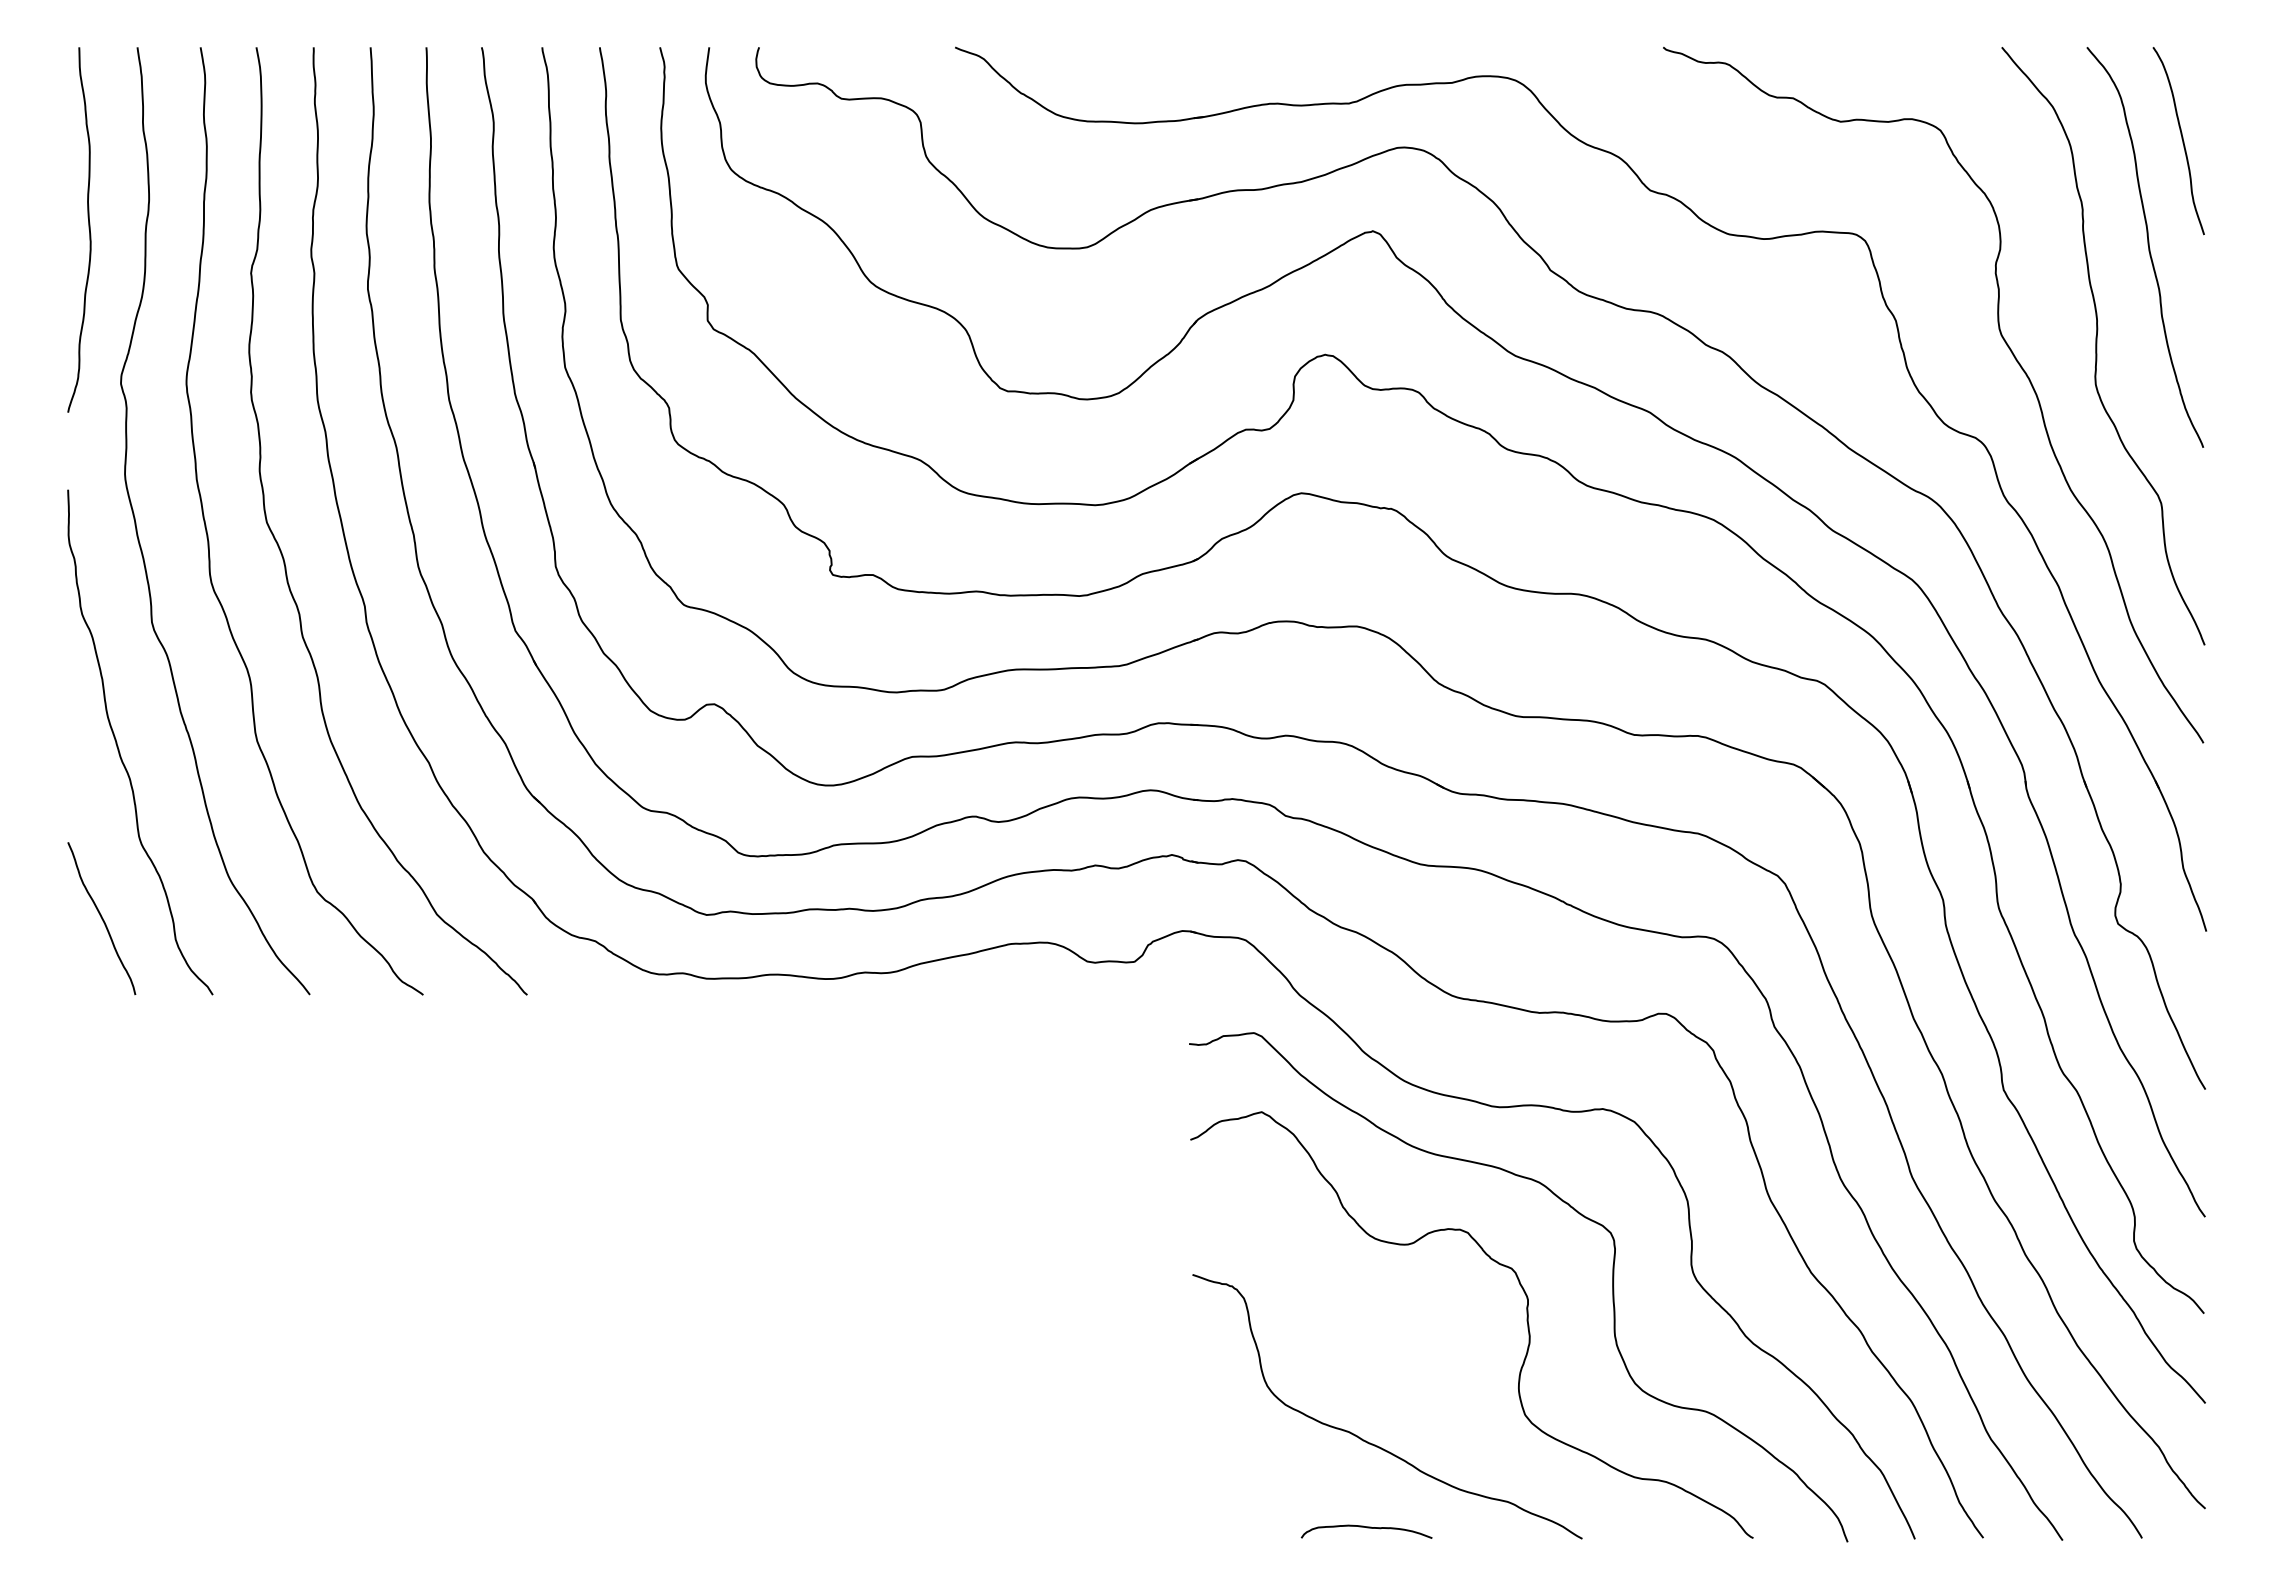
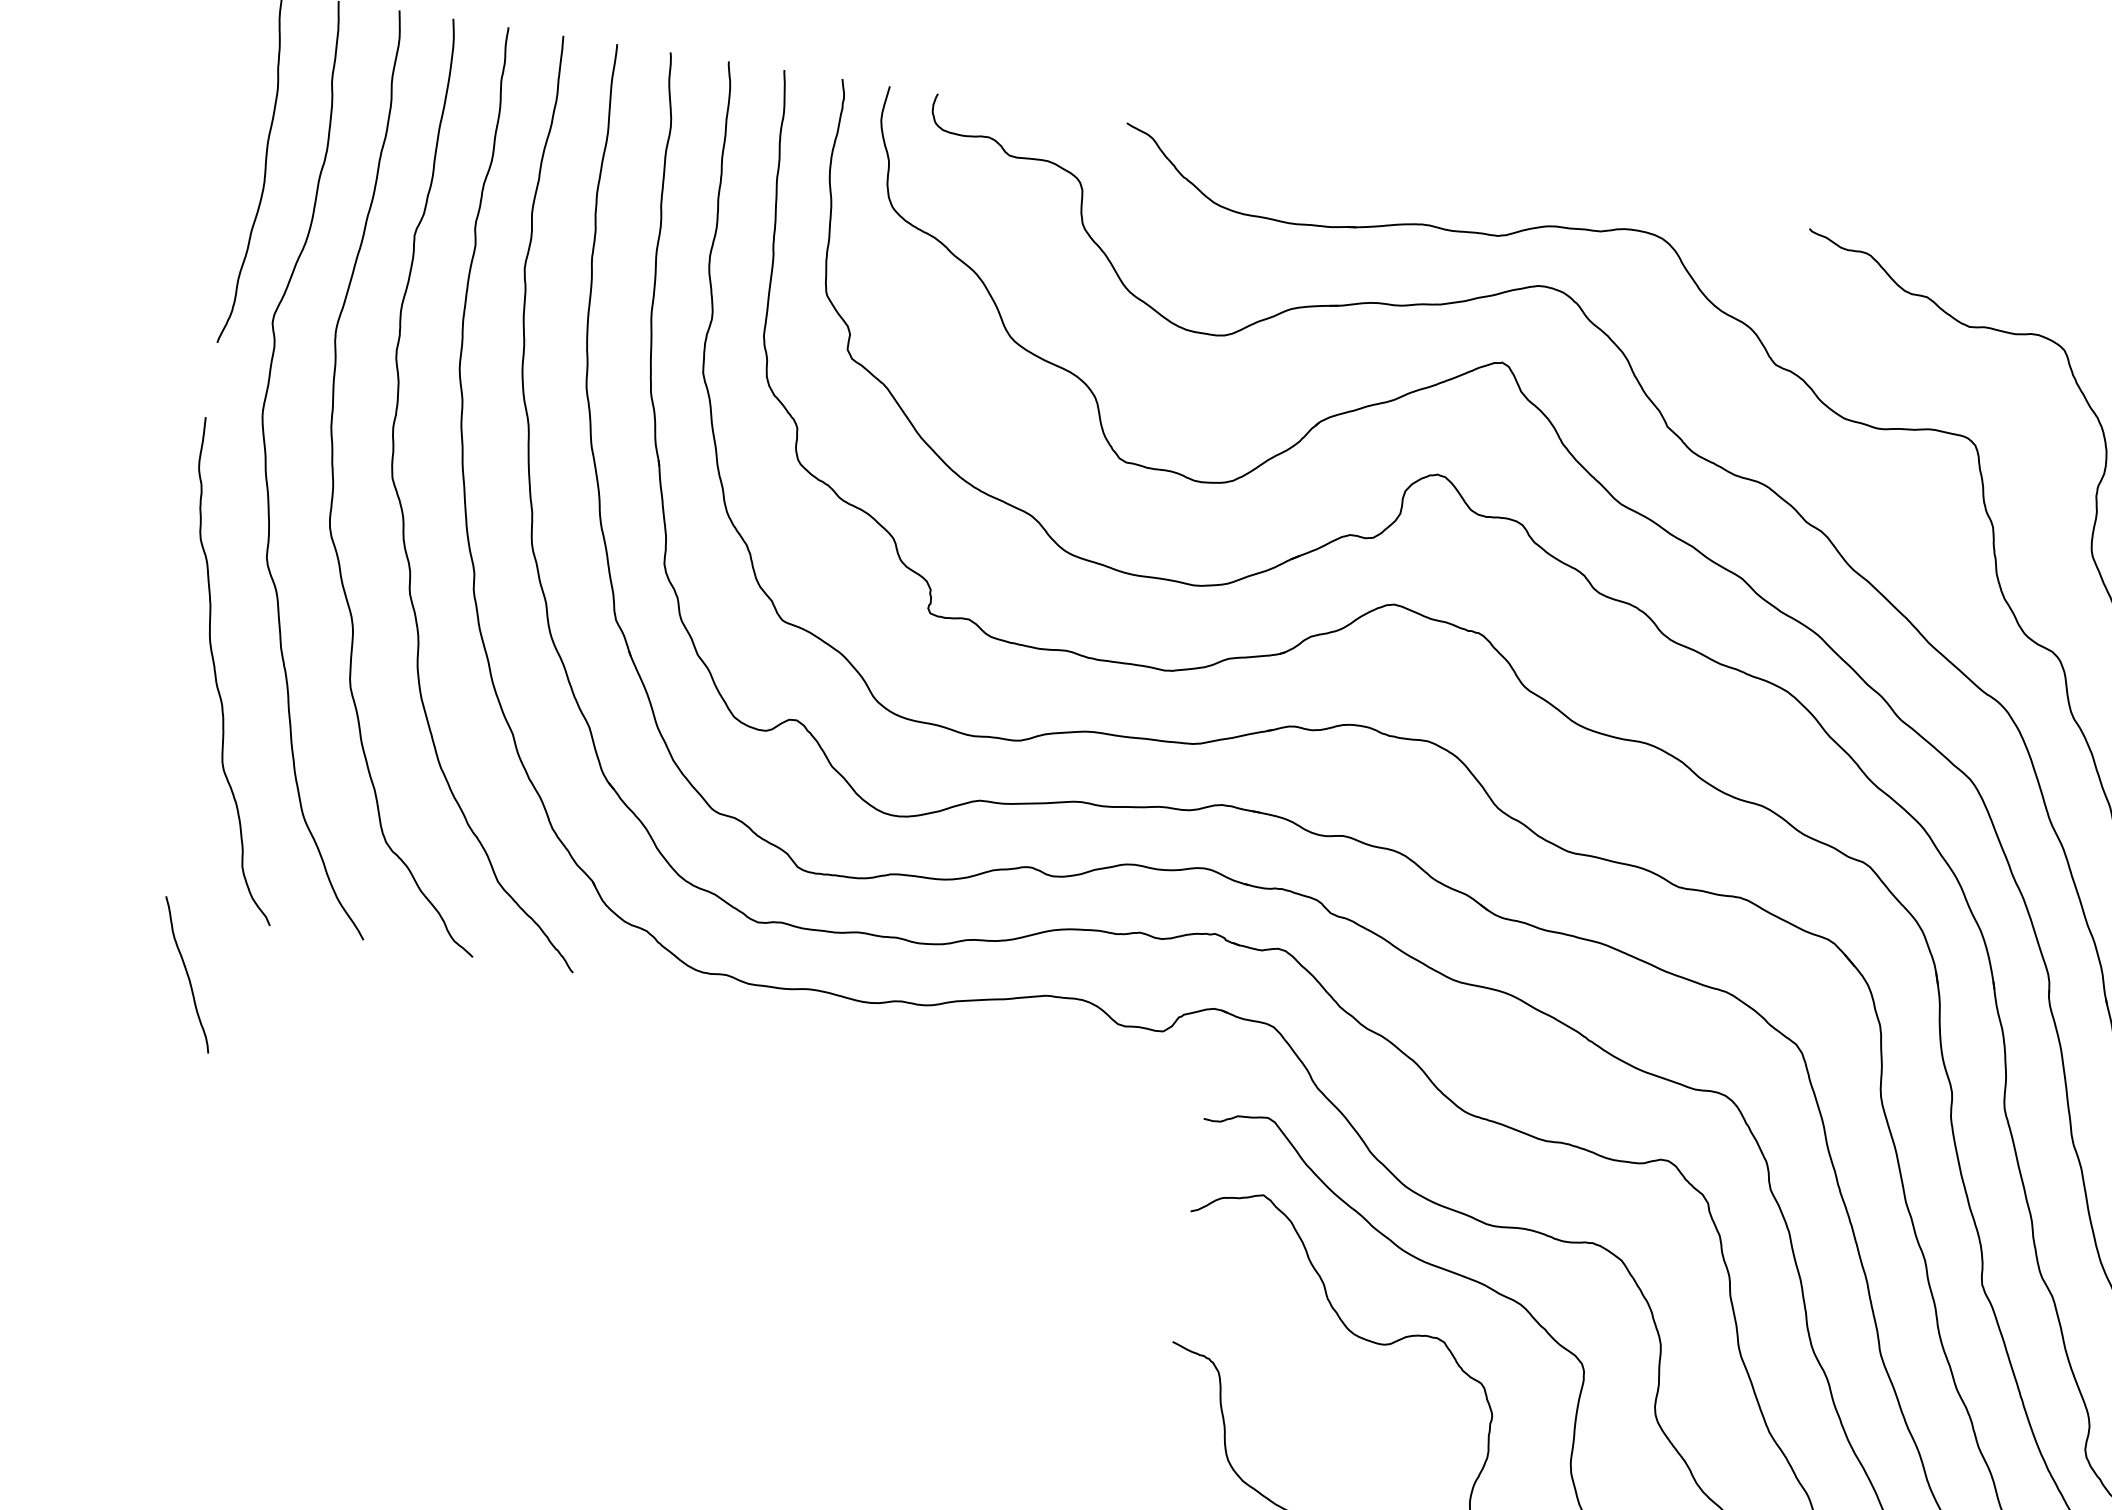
curve: (101, 918) -> (186, 974), moved

